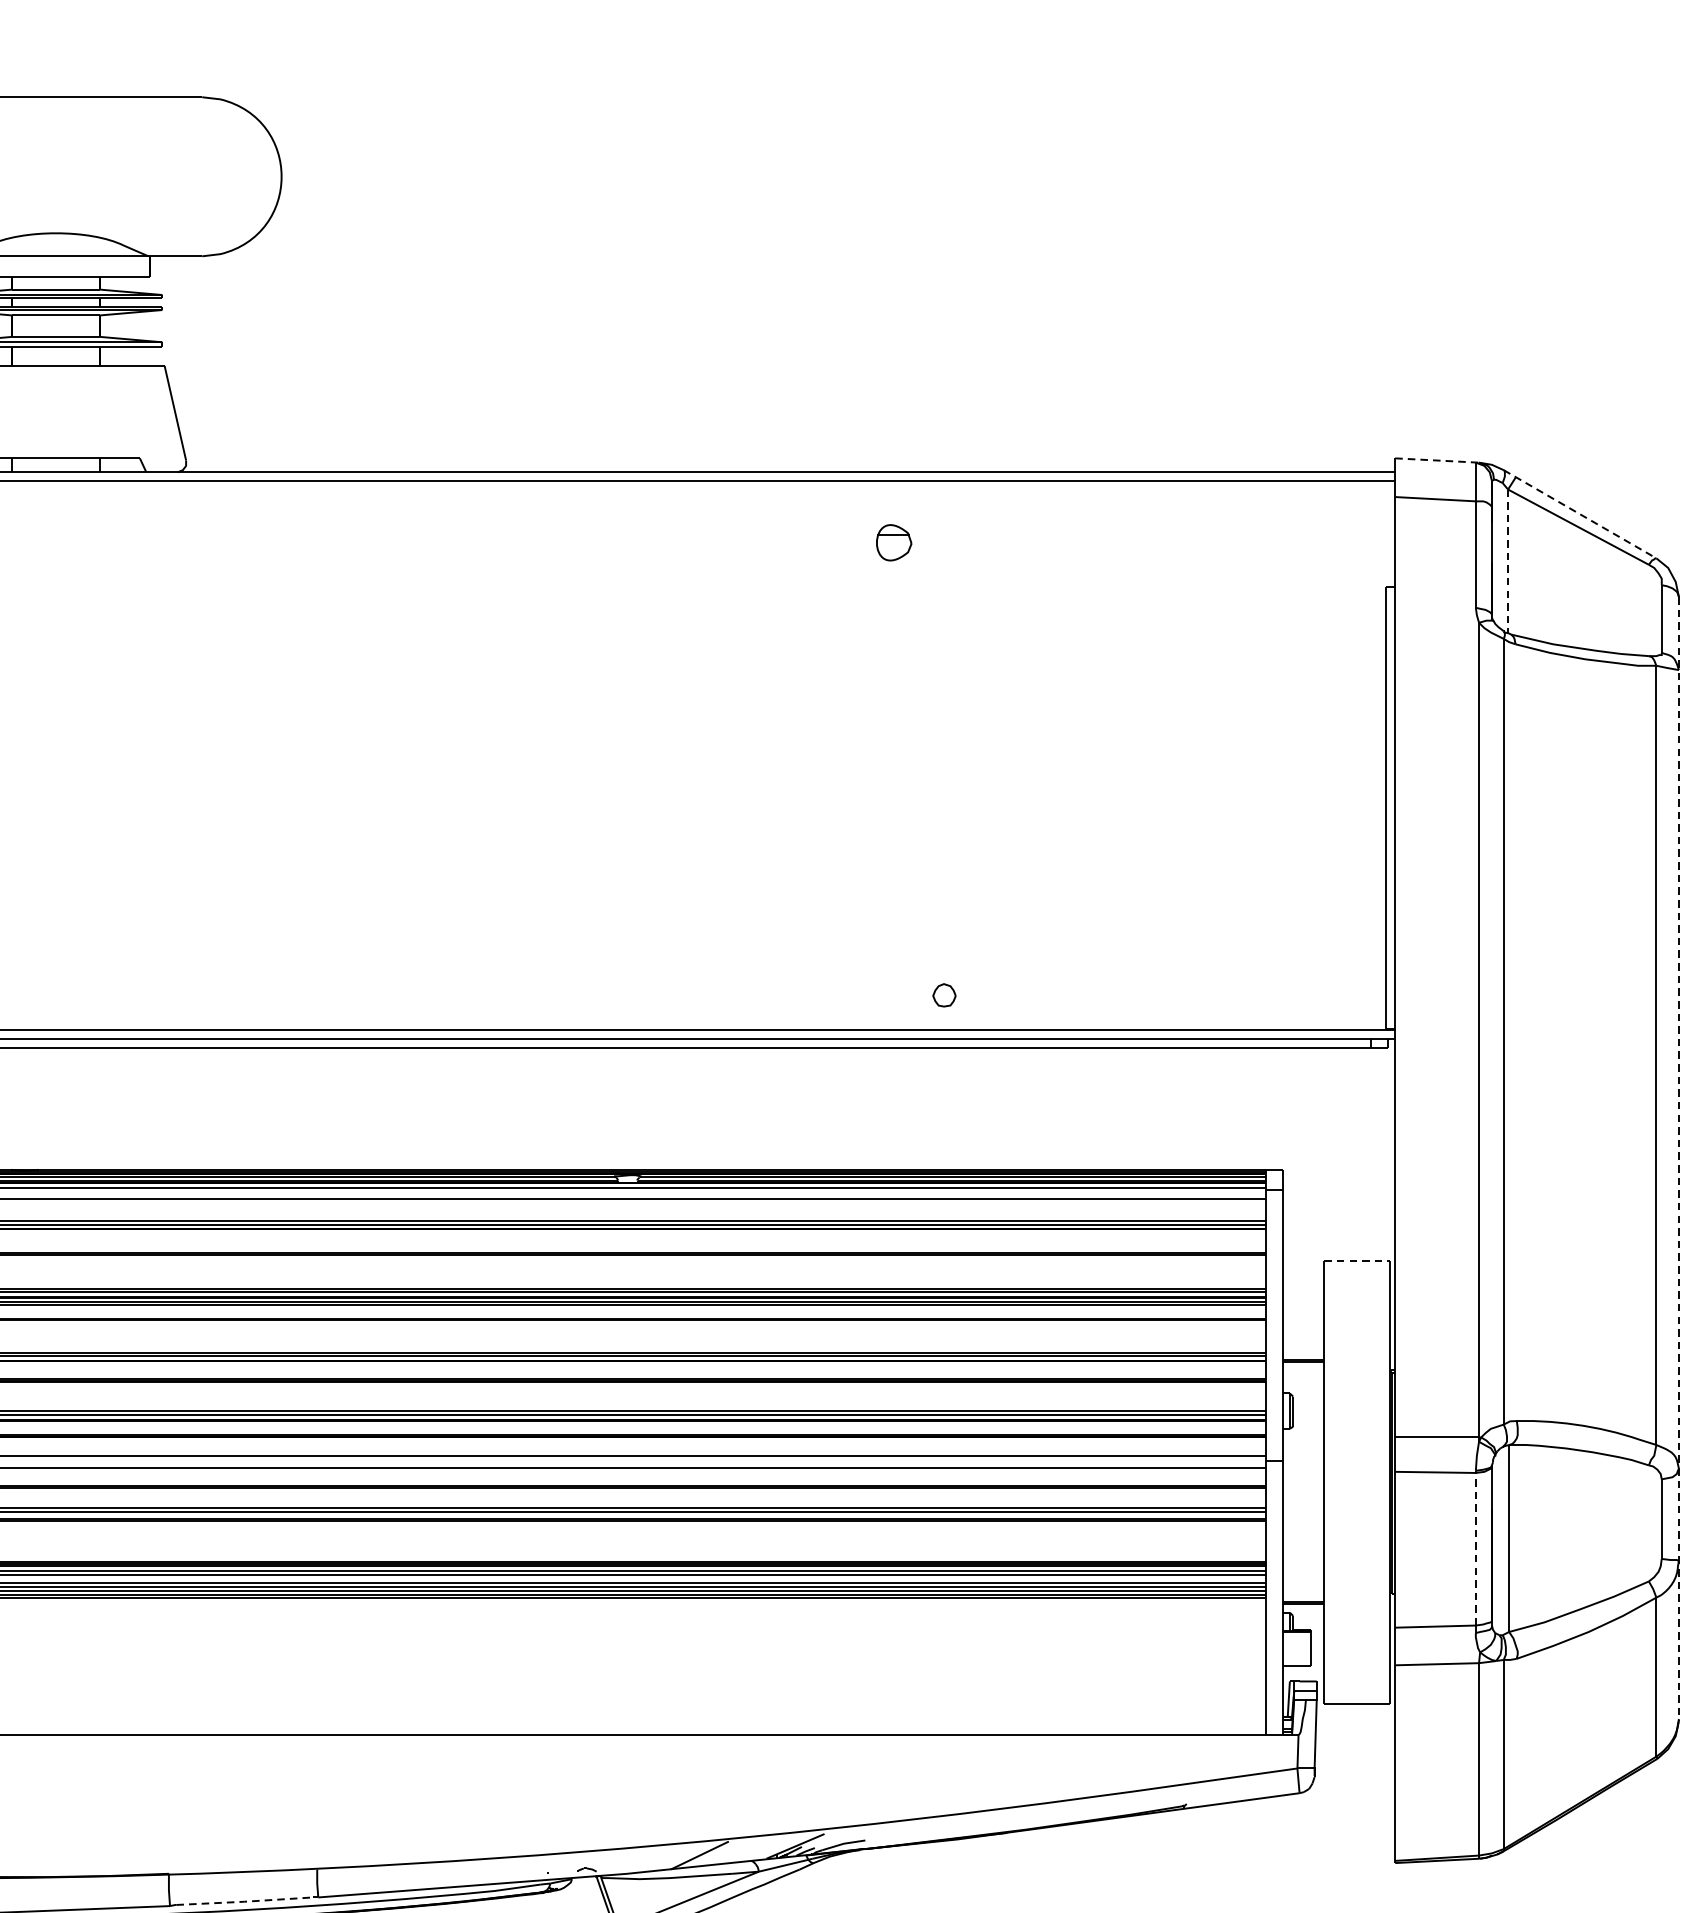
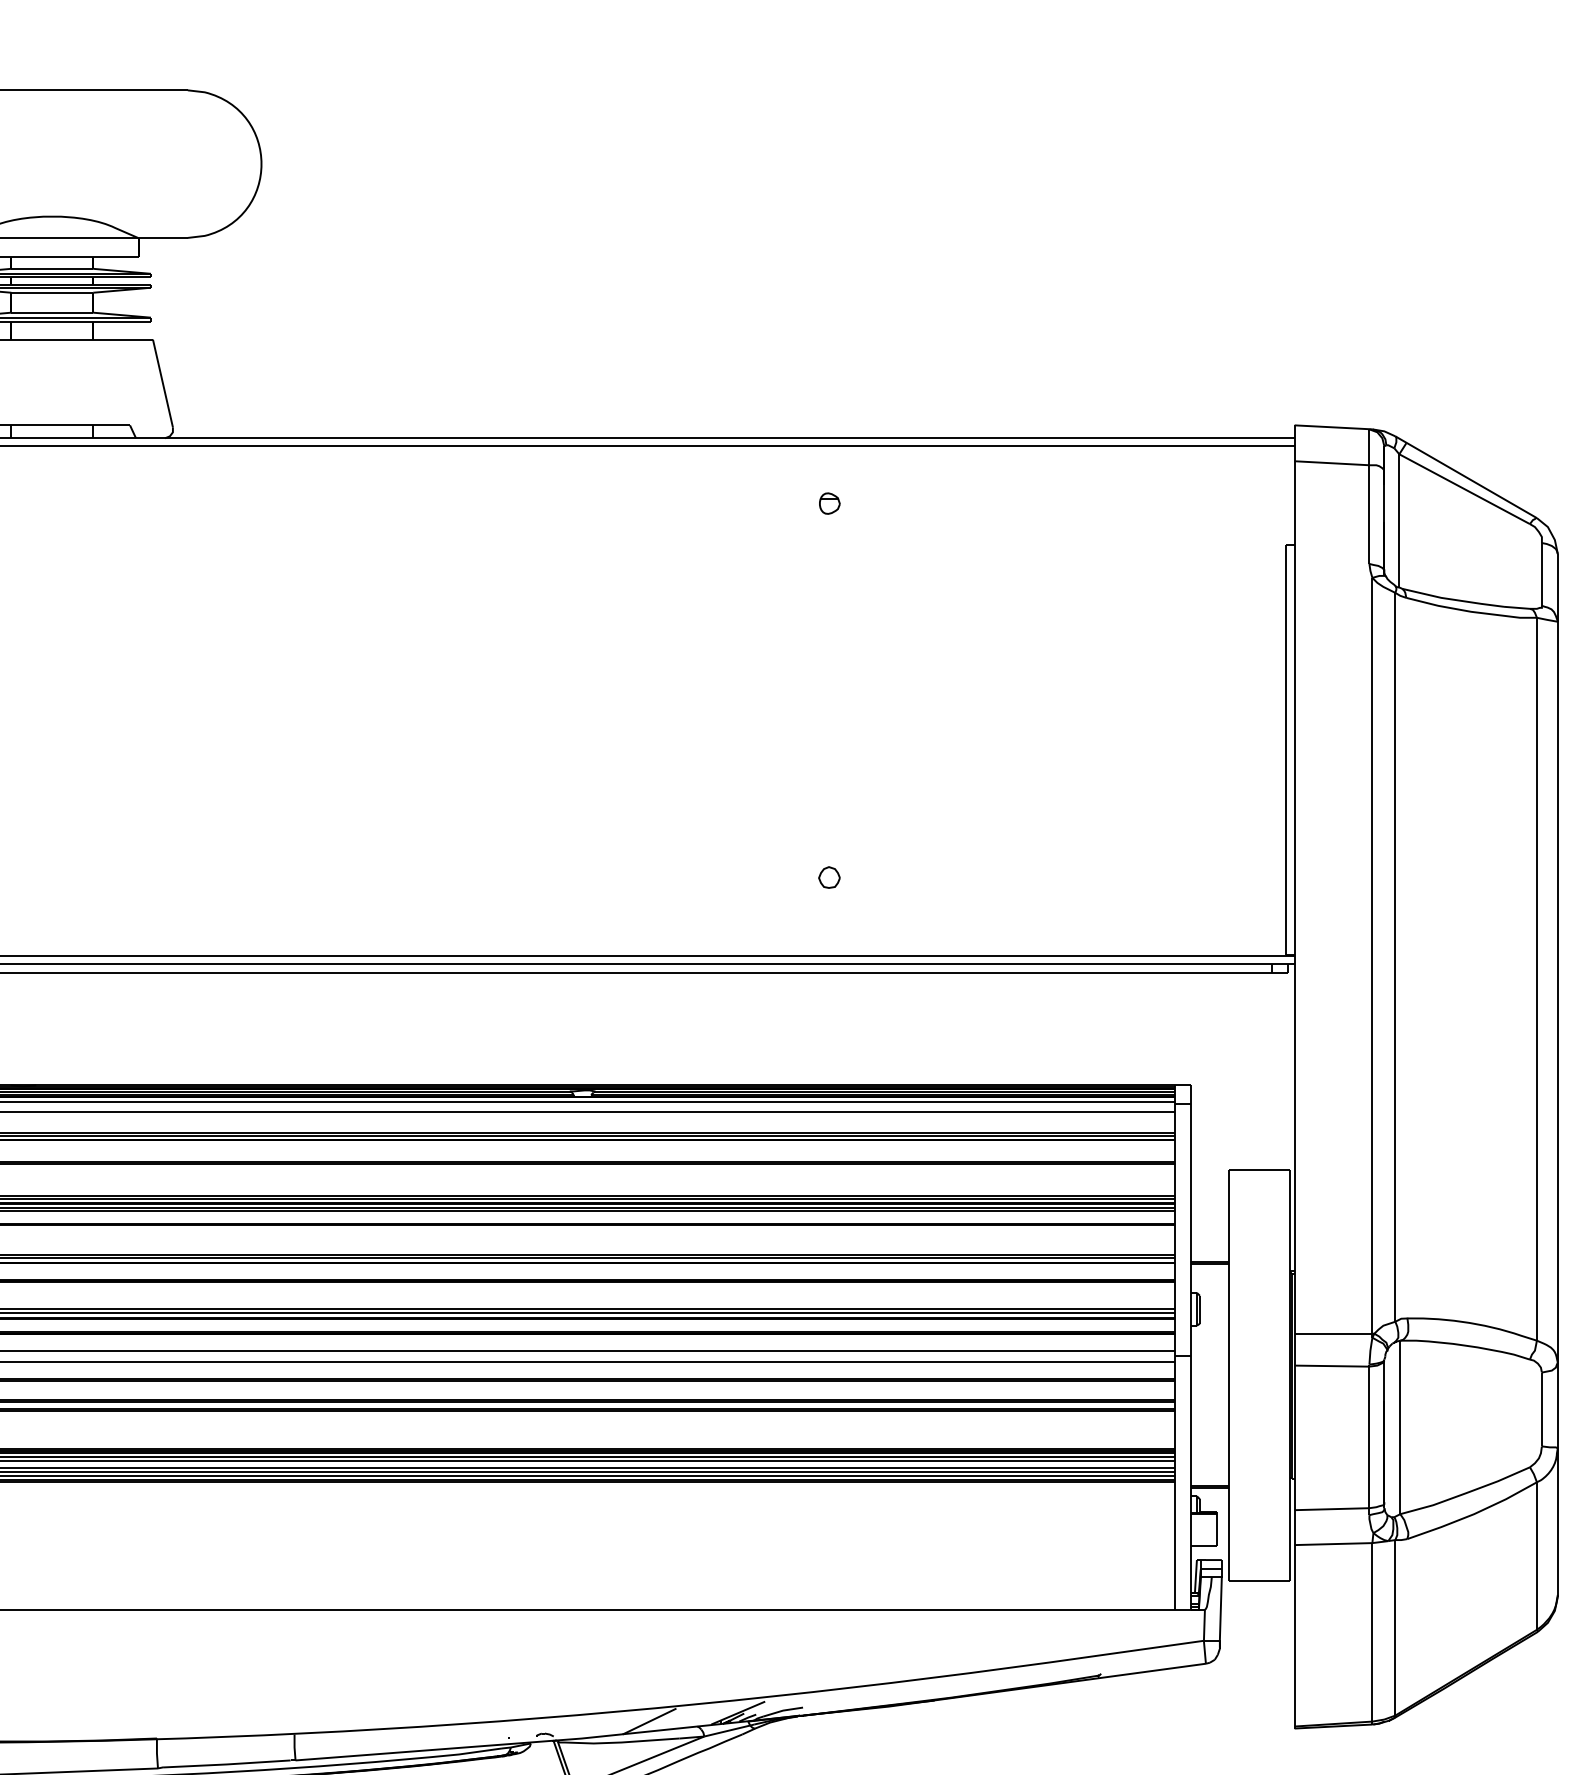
line: (1437, 460) -> (1333, 427), dashed -> solid
line: (1580, 514) -> (1466, 477), dashed -> solid
part: (893, 542) -> (829, 503), size x0.62
line: (1508, 561) -> (1399, 521), dashed -> solid
part: (944, 995) -> (829, 877), moved
line: (1678, 1159) -> (1557, 1075), dashed -> solid
line: (1357, 1261) -> (1259, 1170), dashed -> solid
line: (1475, 1549) -> (1369, 1437), dashed -> solid
line: (243, 1901) -> (226, 1764), dashed -> solid

